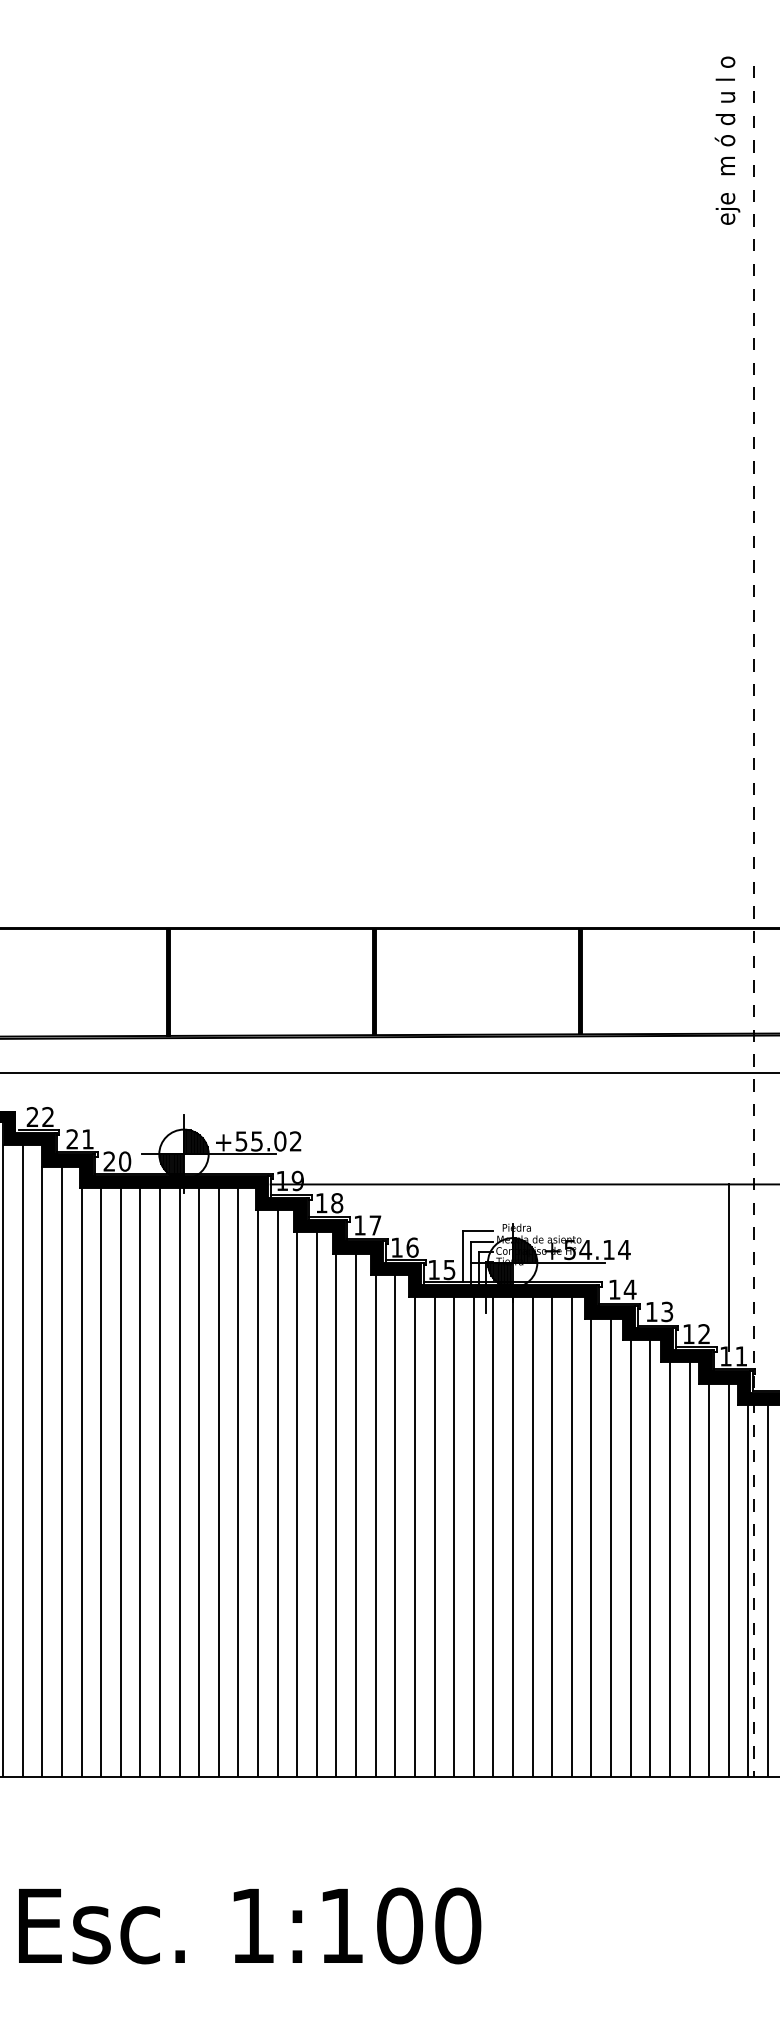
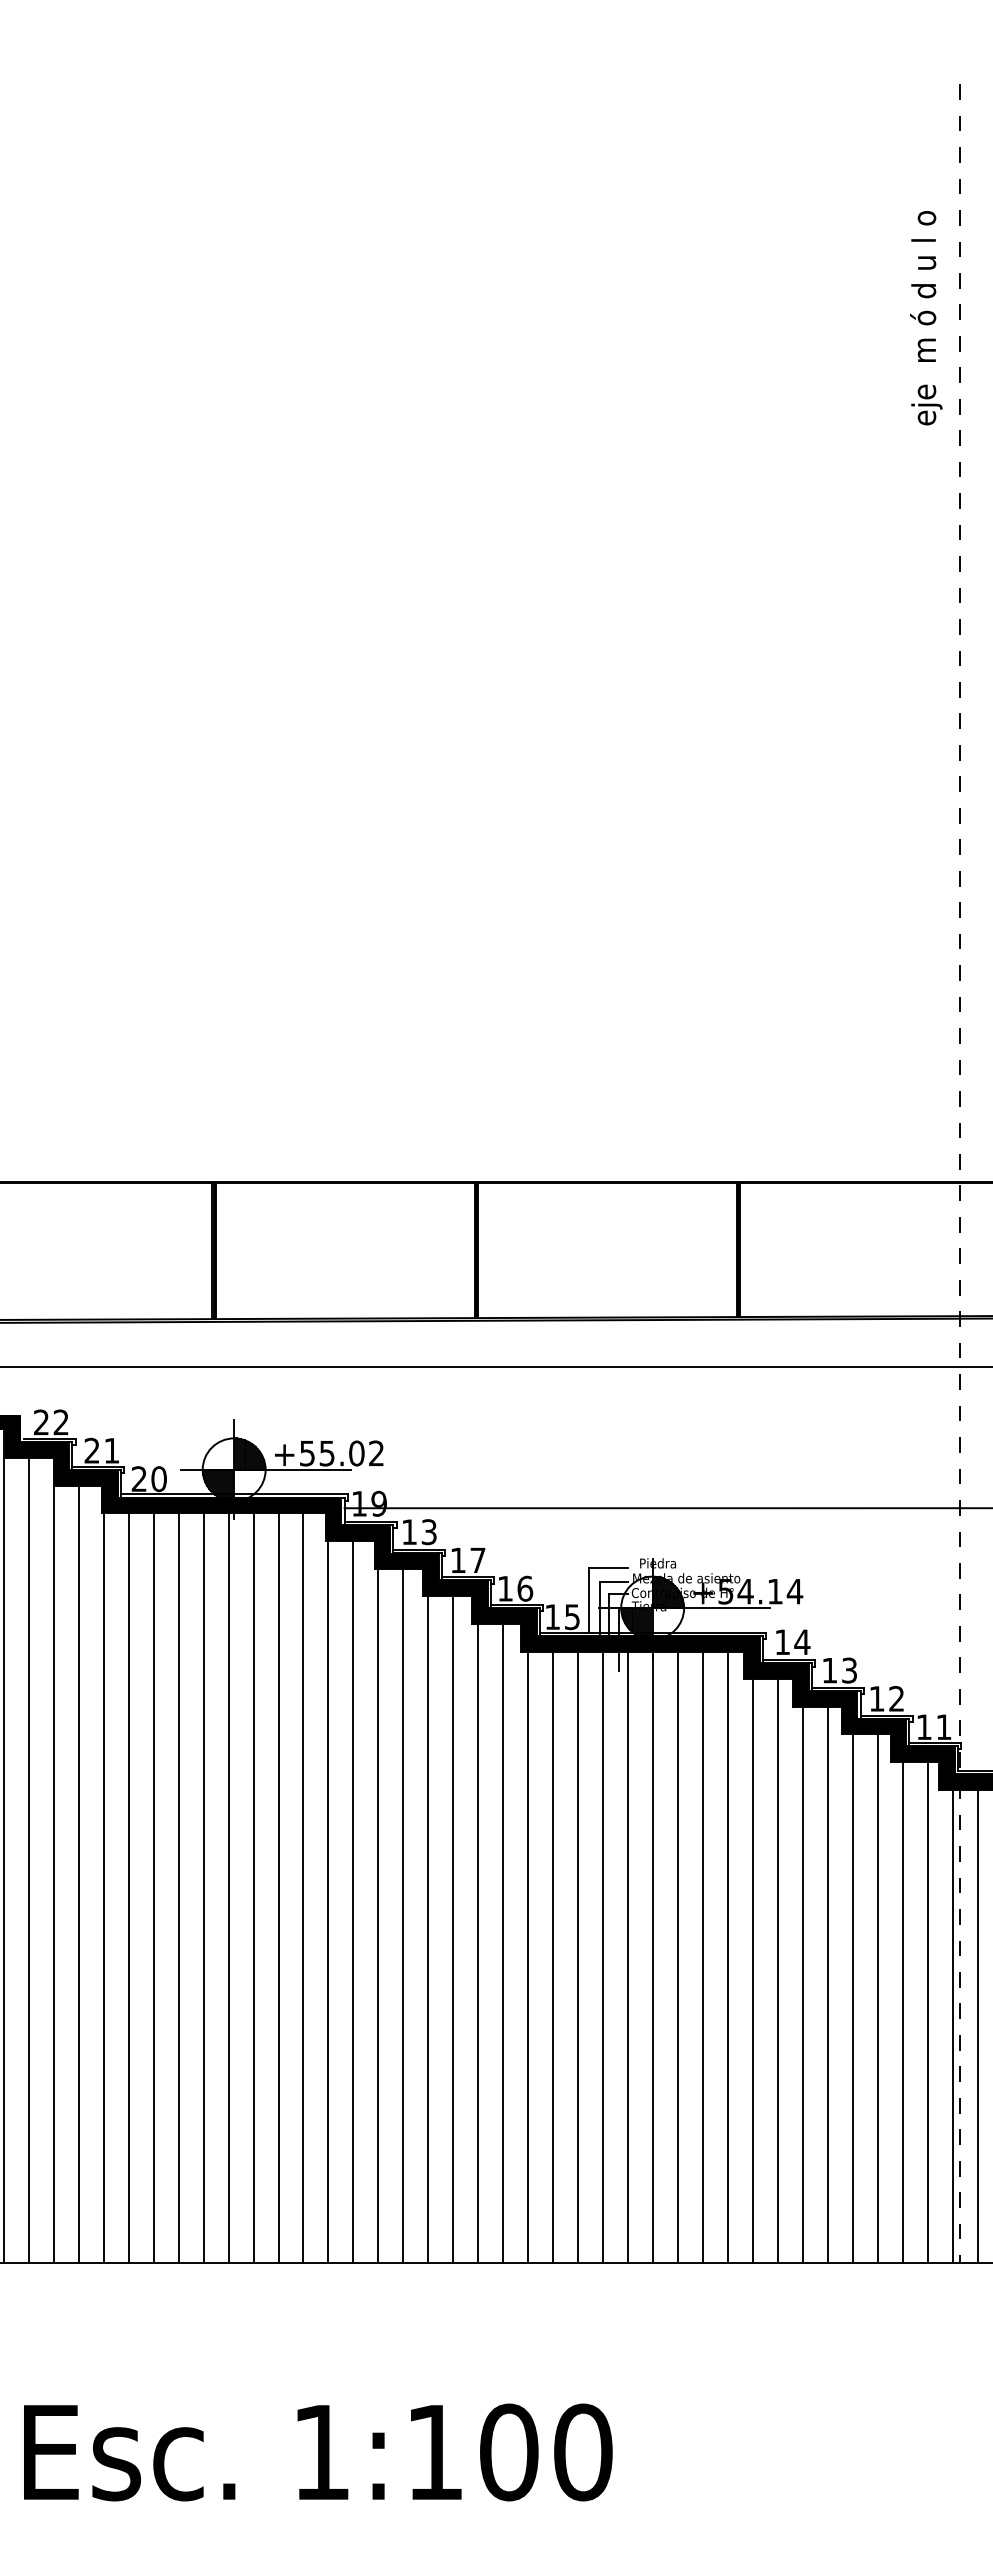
text: (727, 140) -> (926, 318), moved
text: (336, 1203) -> (428, 1532), 18 -> 13
line: (729, 1267) -> (928, 1614), removed

